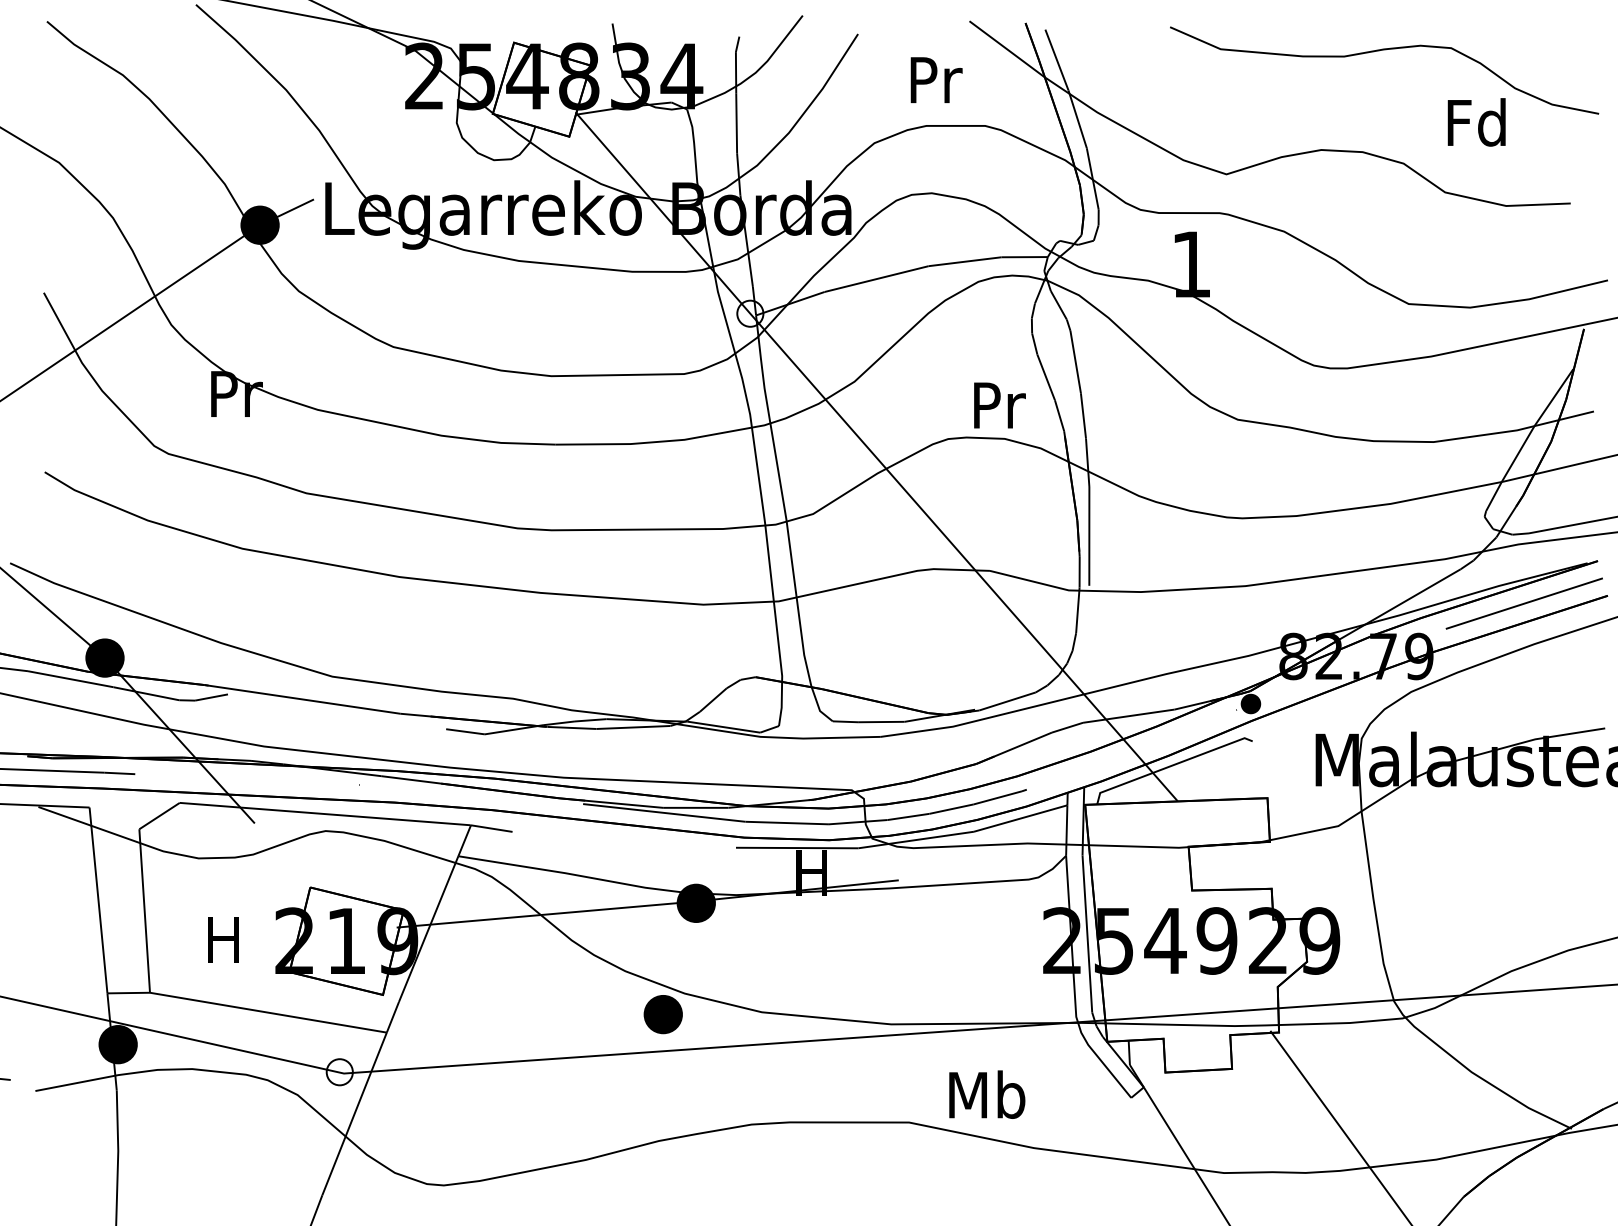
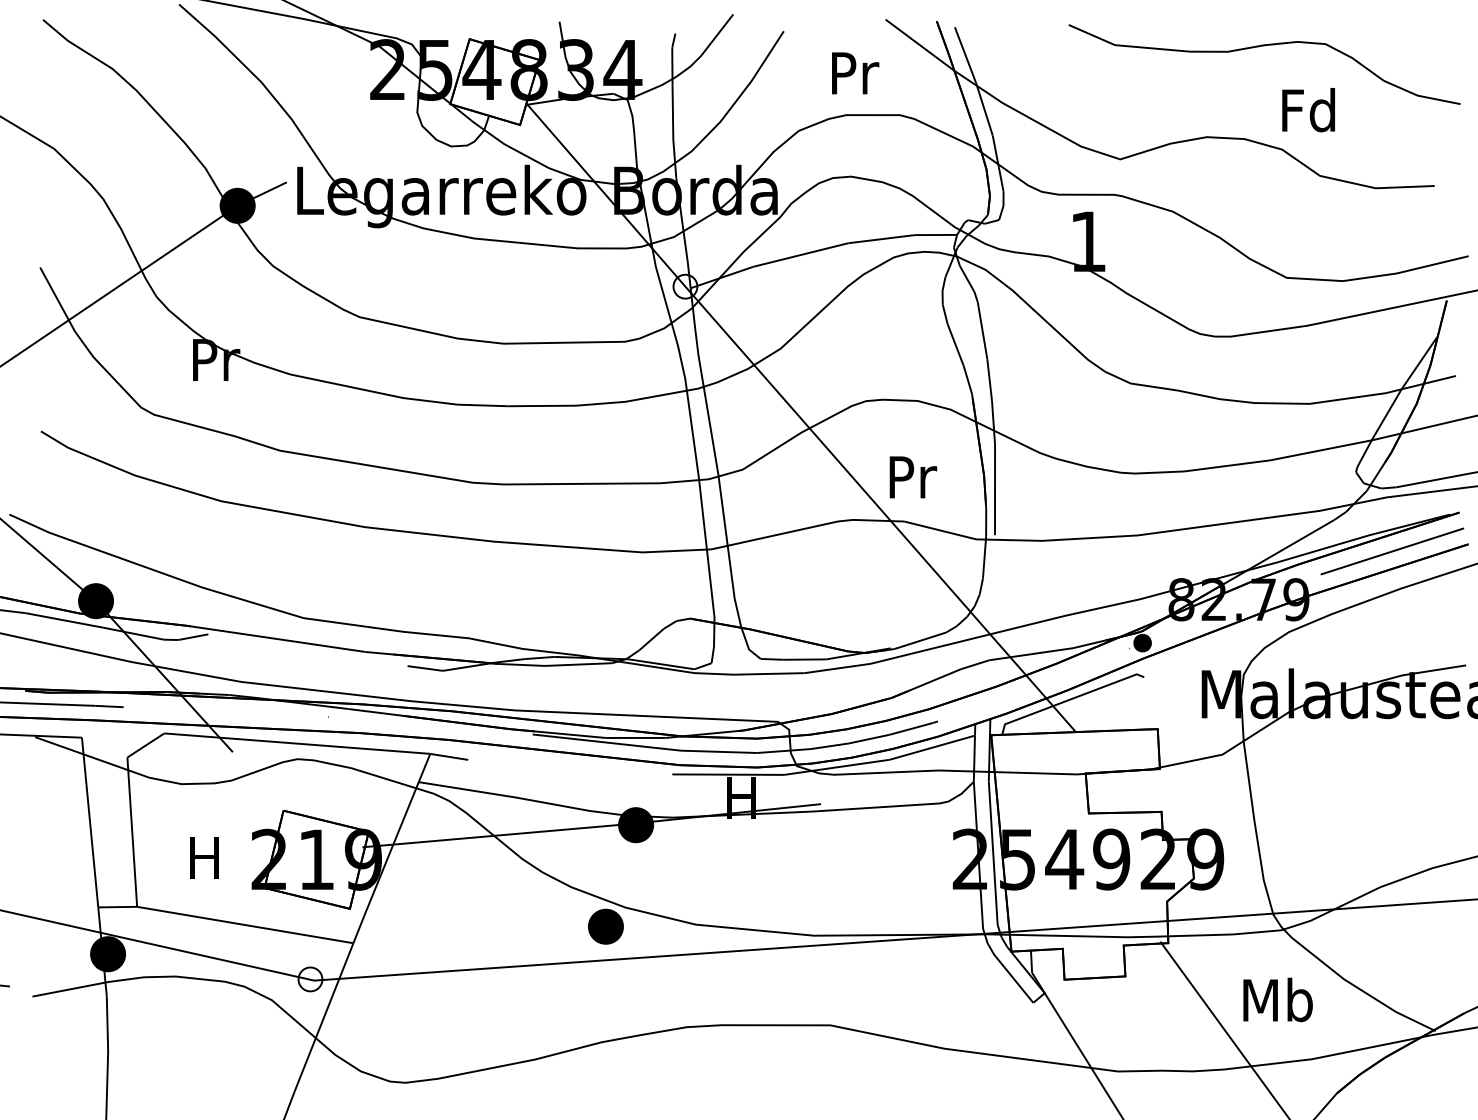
text: (1476, 122) -> (1308, 110), moved
text: (999, 405) -> (912, 477), moved
text: (987, 1094) -> (1278, 999), moved

